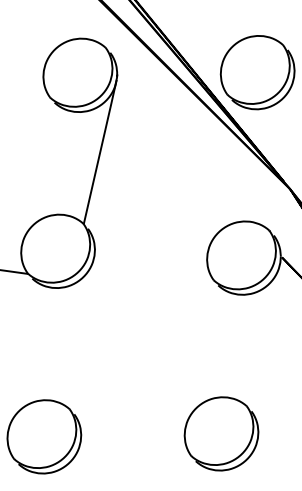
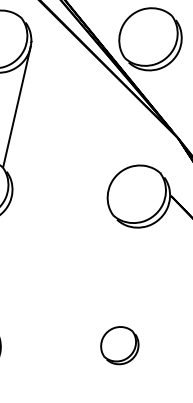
part: (221, 433) -> (119, 345), size x0.6

